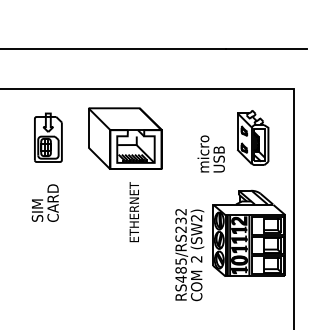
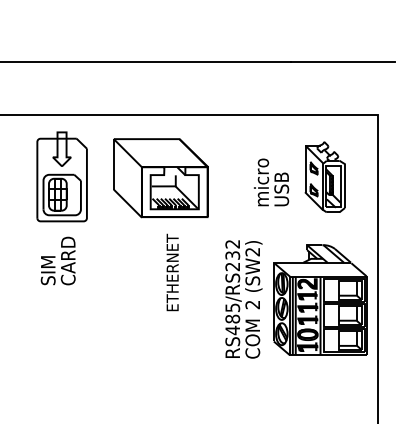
part: (48, 137) -> (62, 176), size x1.43
text: (210, 153) -> (270, 181), moved
text: (189, 255) -> (243, 300), moved

